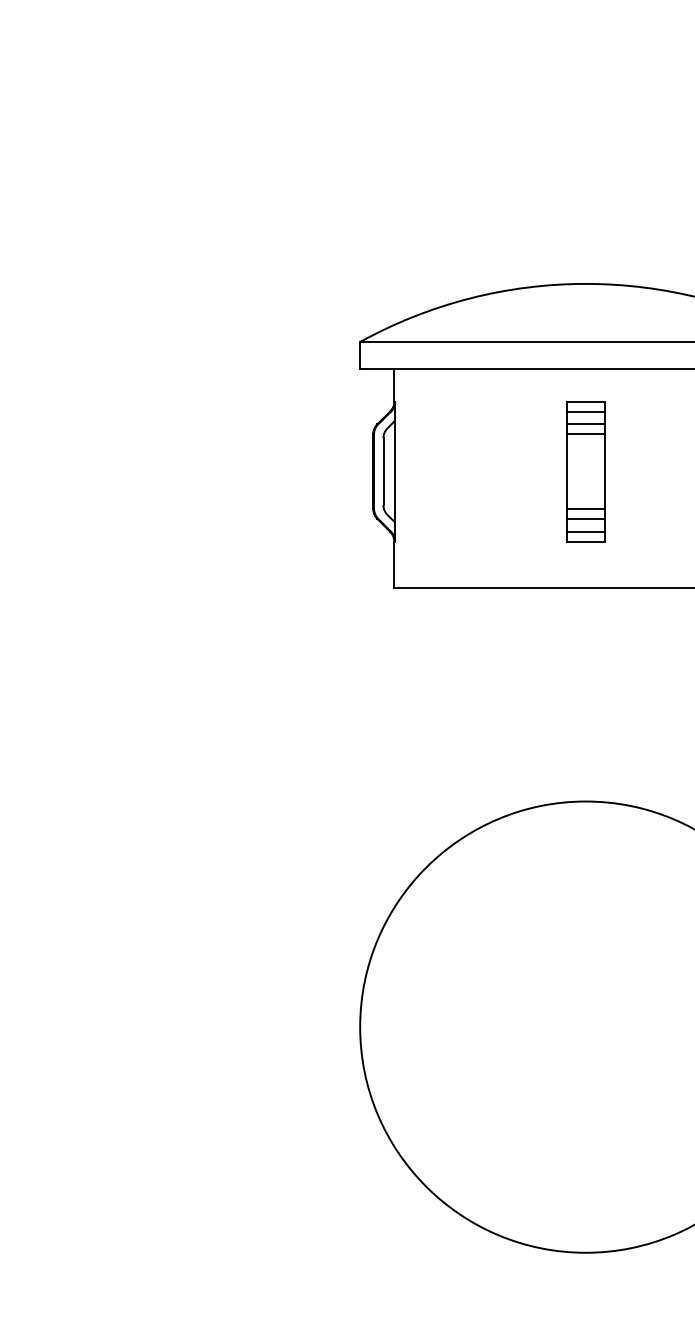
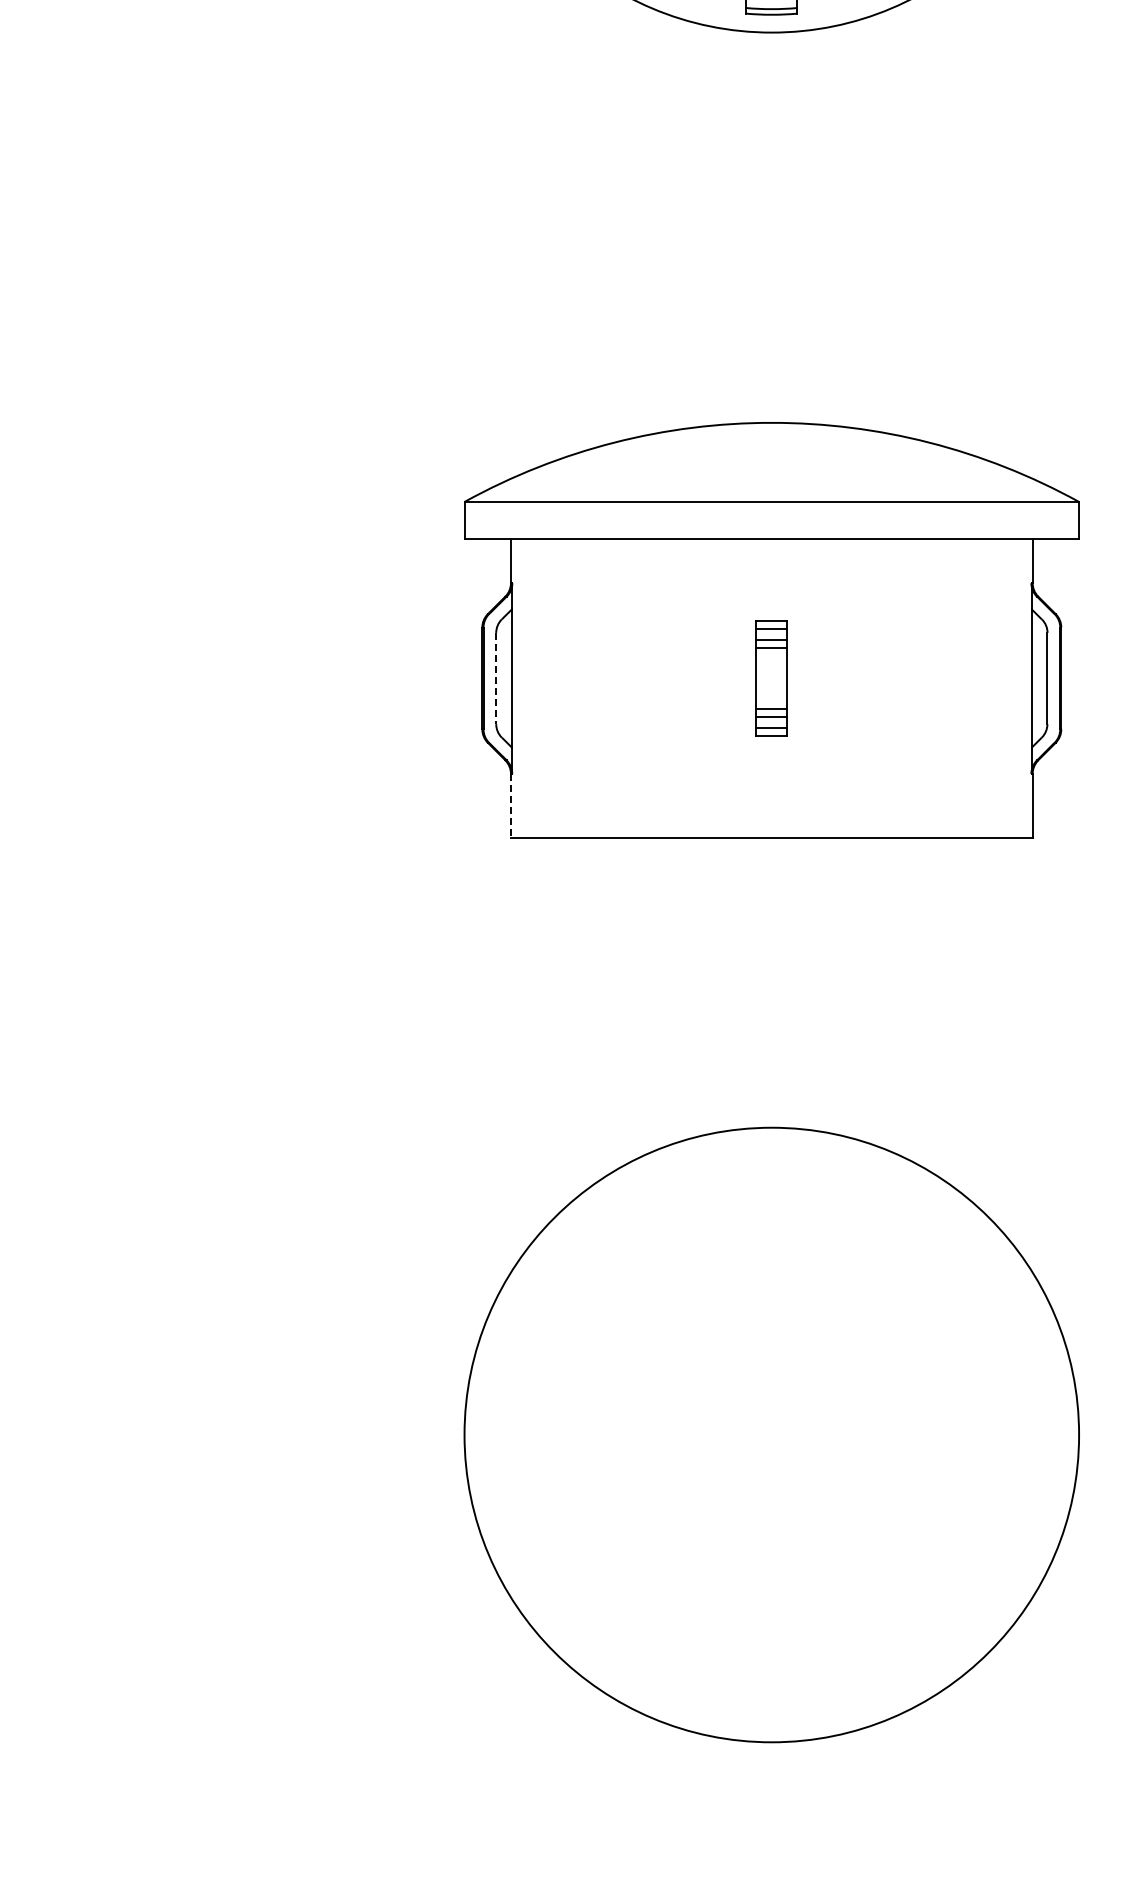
line: (383, 471) -> (496, 678), solid -> dashed
part: (585, 471) -> (771, 678), size x0.6
line: (393, 564) -> (510, 805), solid -> dashed

